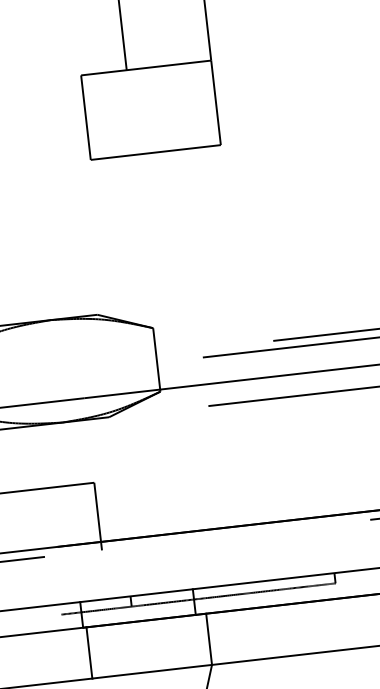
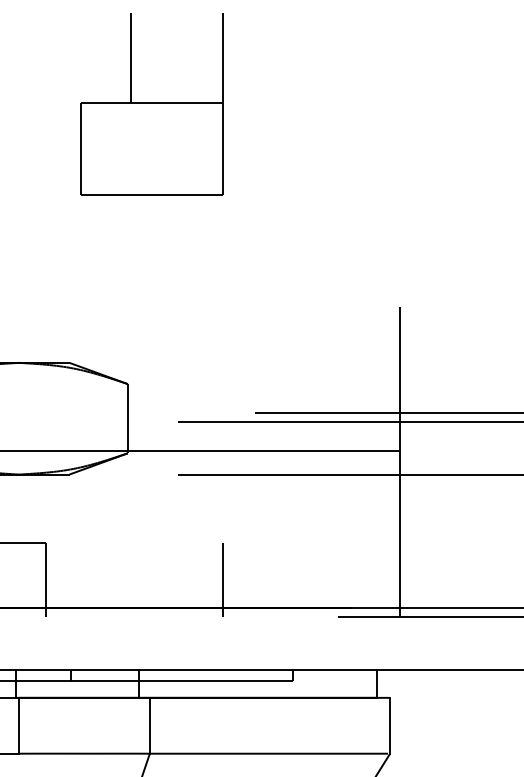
line: (260, 497) -> (222, 579), added

